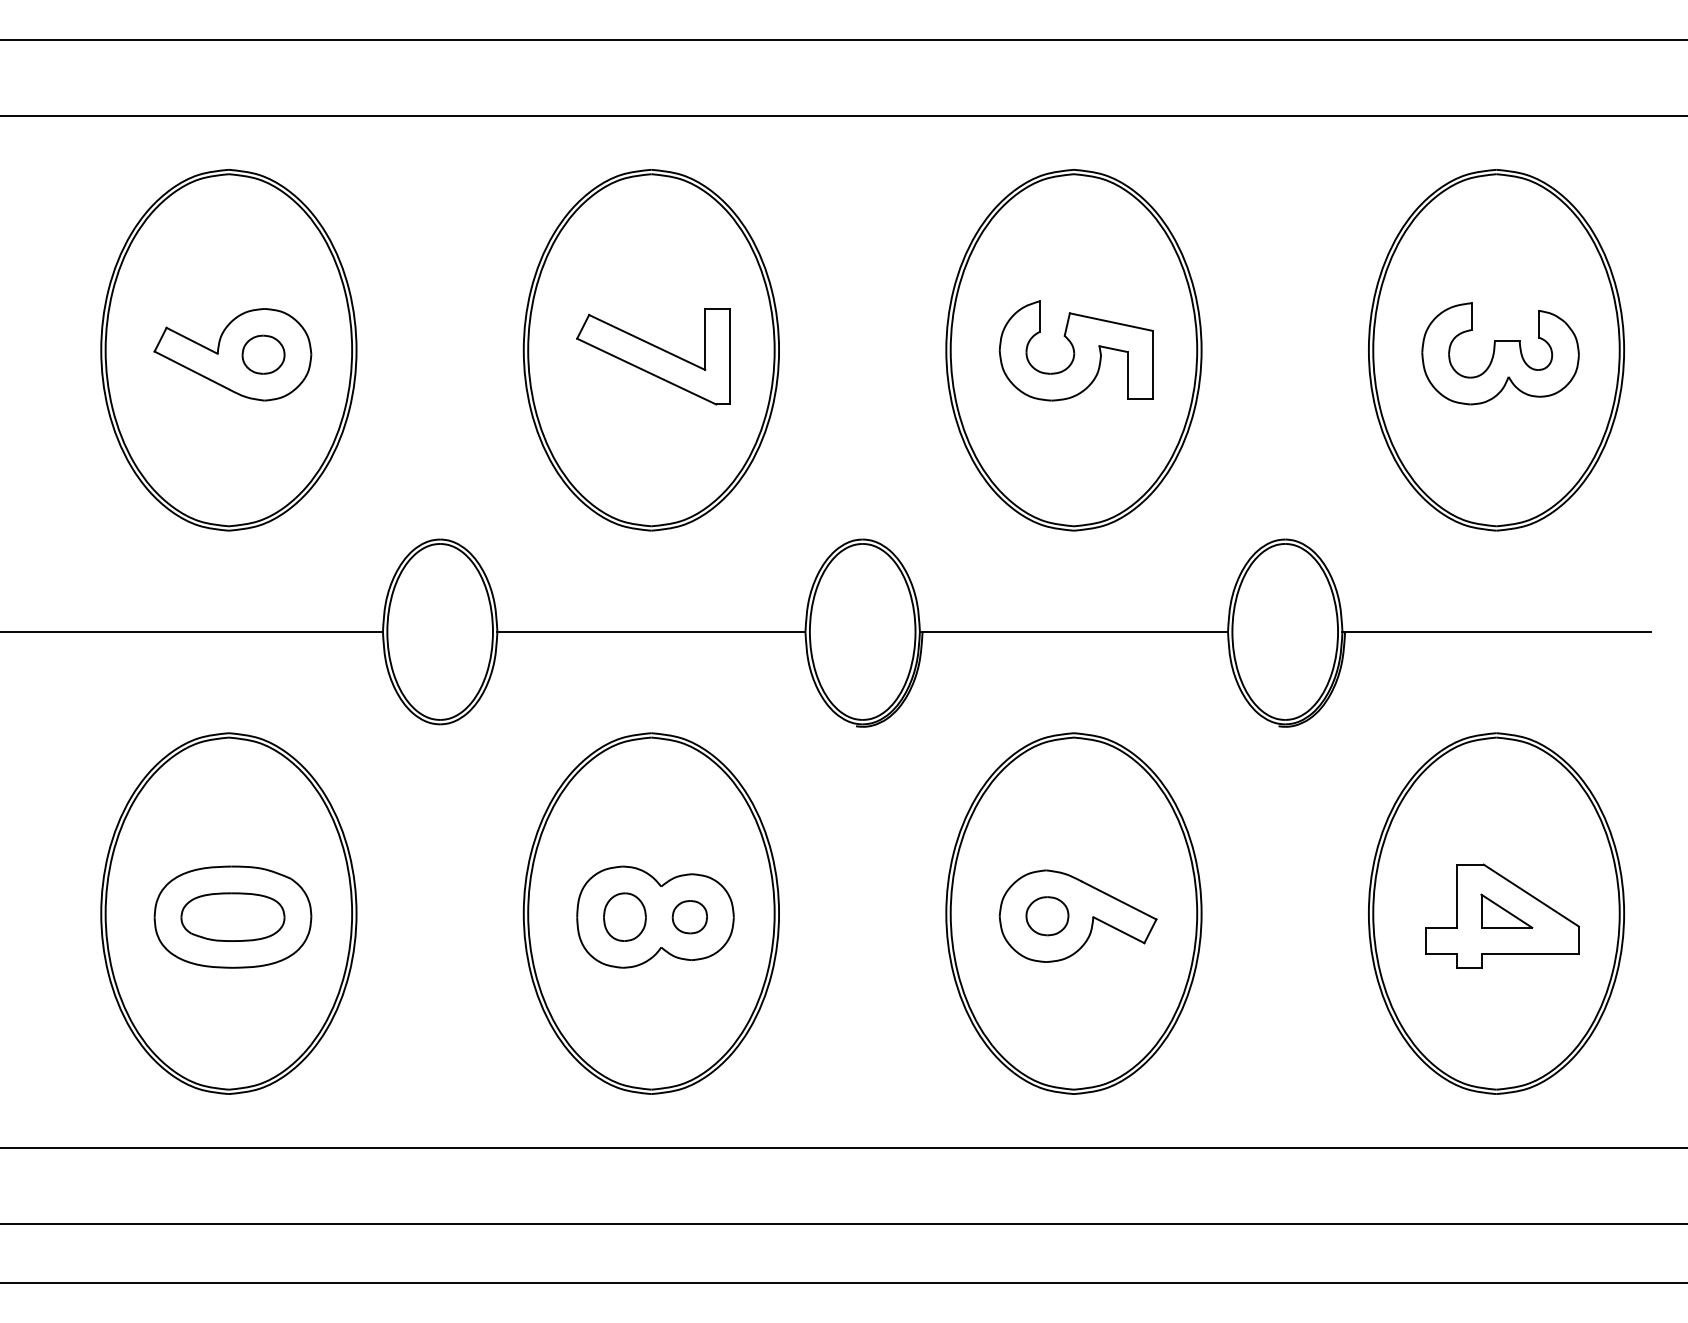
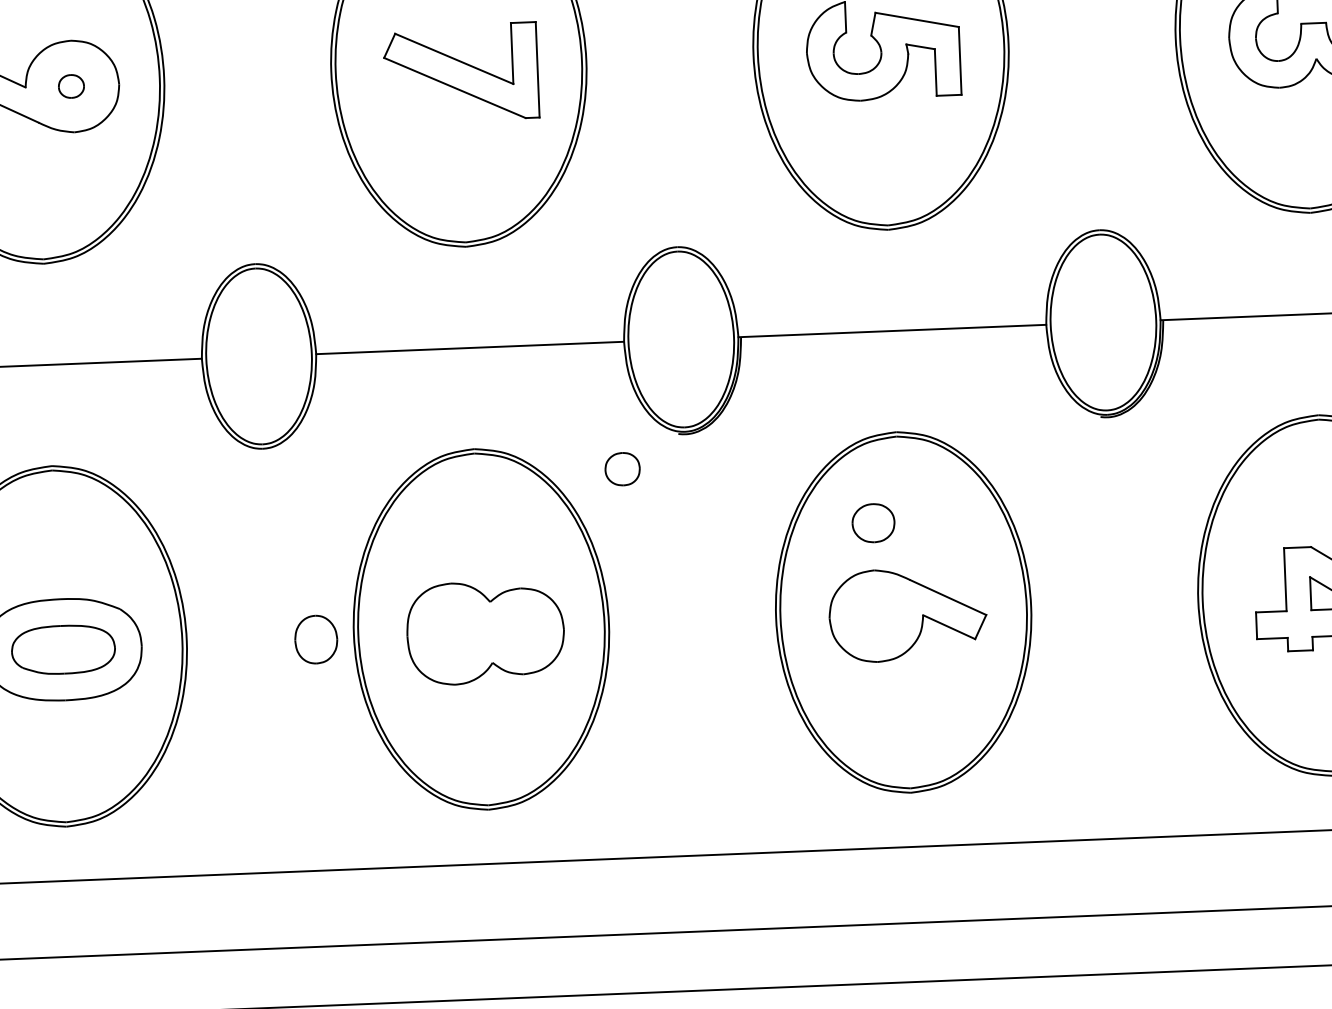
part: (263, 354) -> (71, 86), size x0.6
part: (624, 916) -> (315, 638), moved
part: (1047, 916) -> (873, 523), moved
part: (689, 917) -> (622, 469), moved

